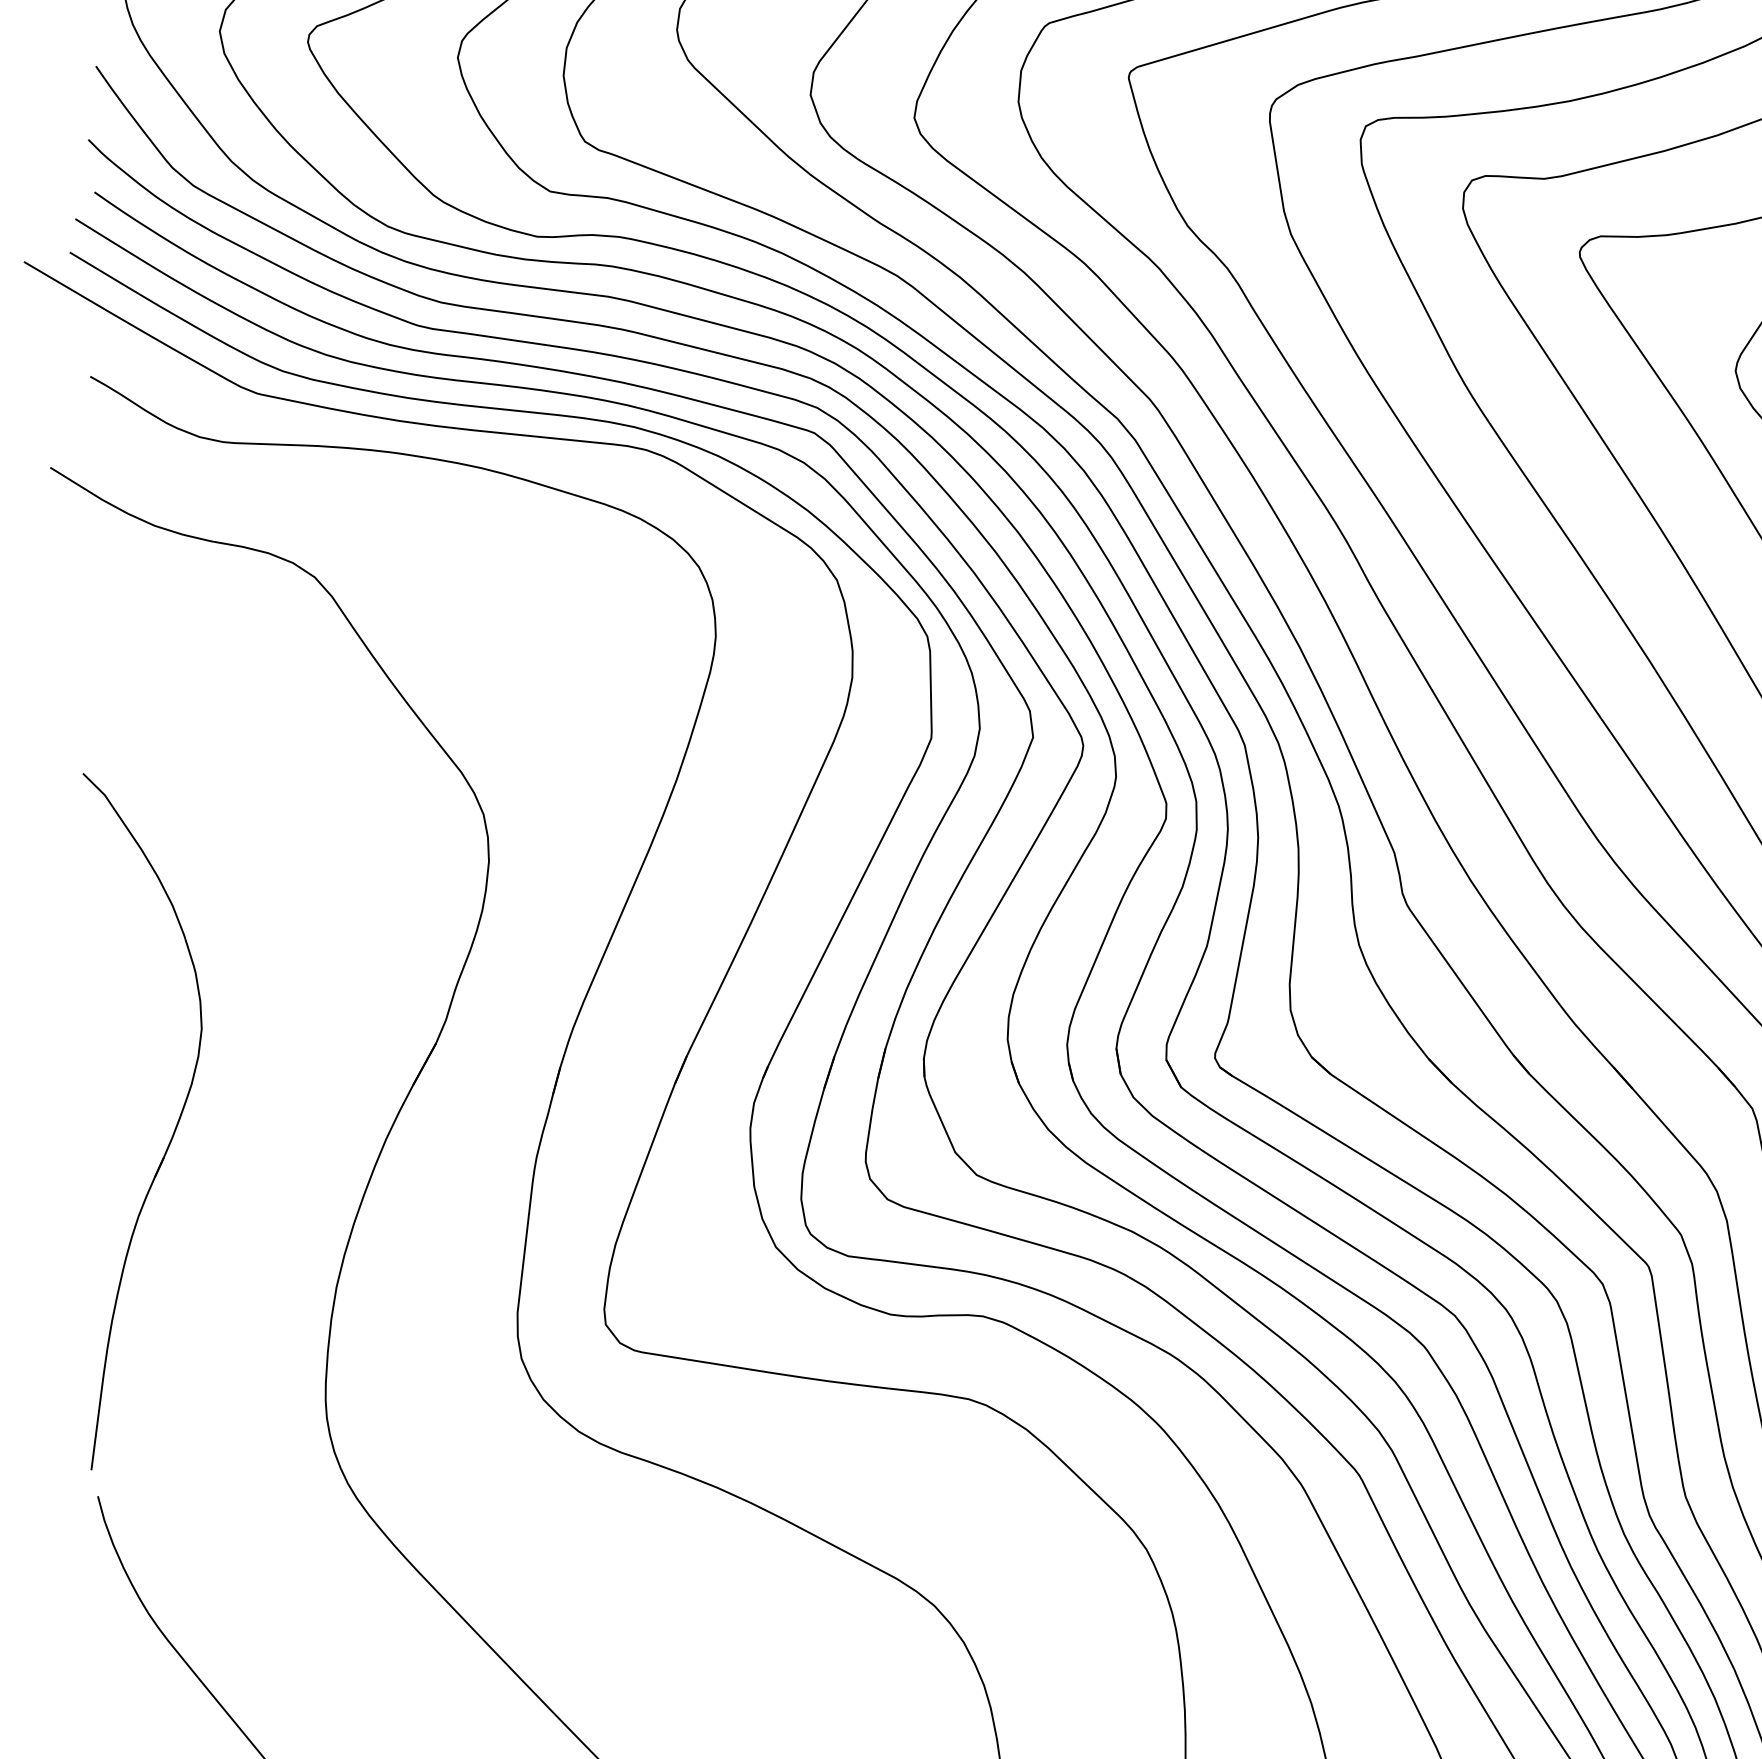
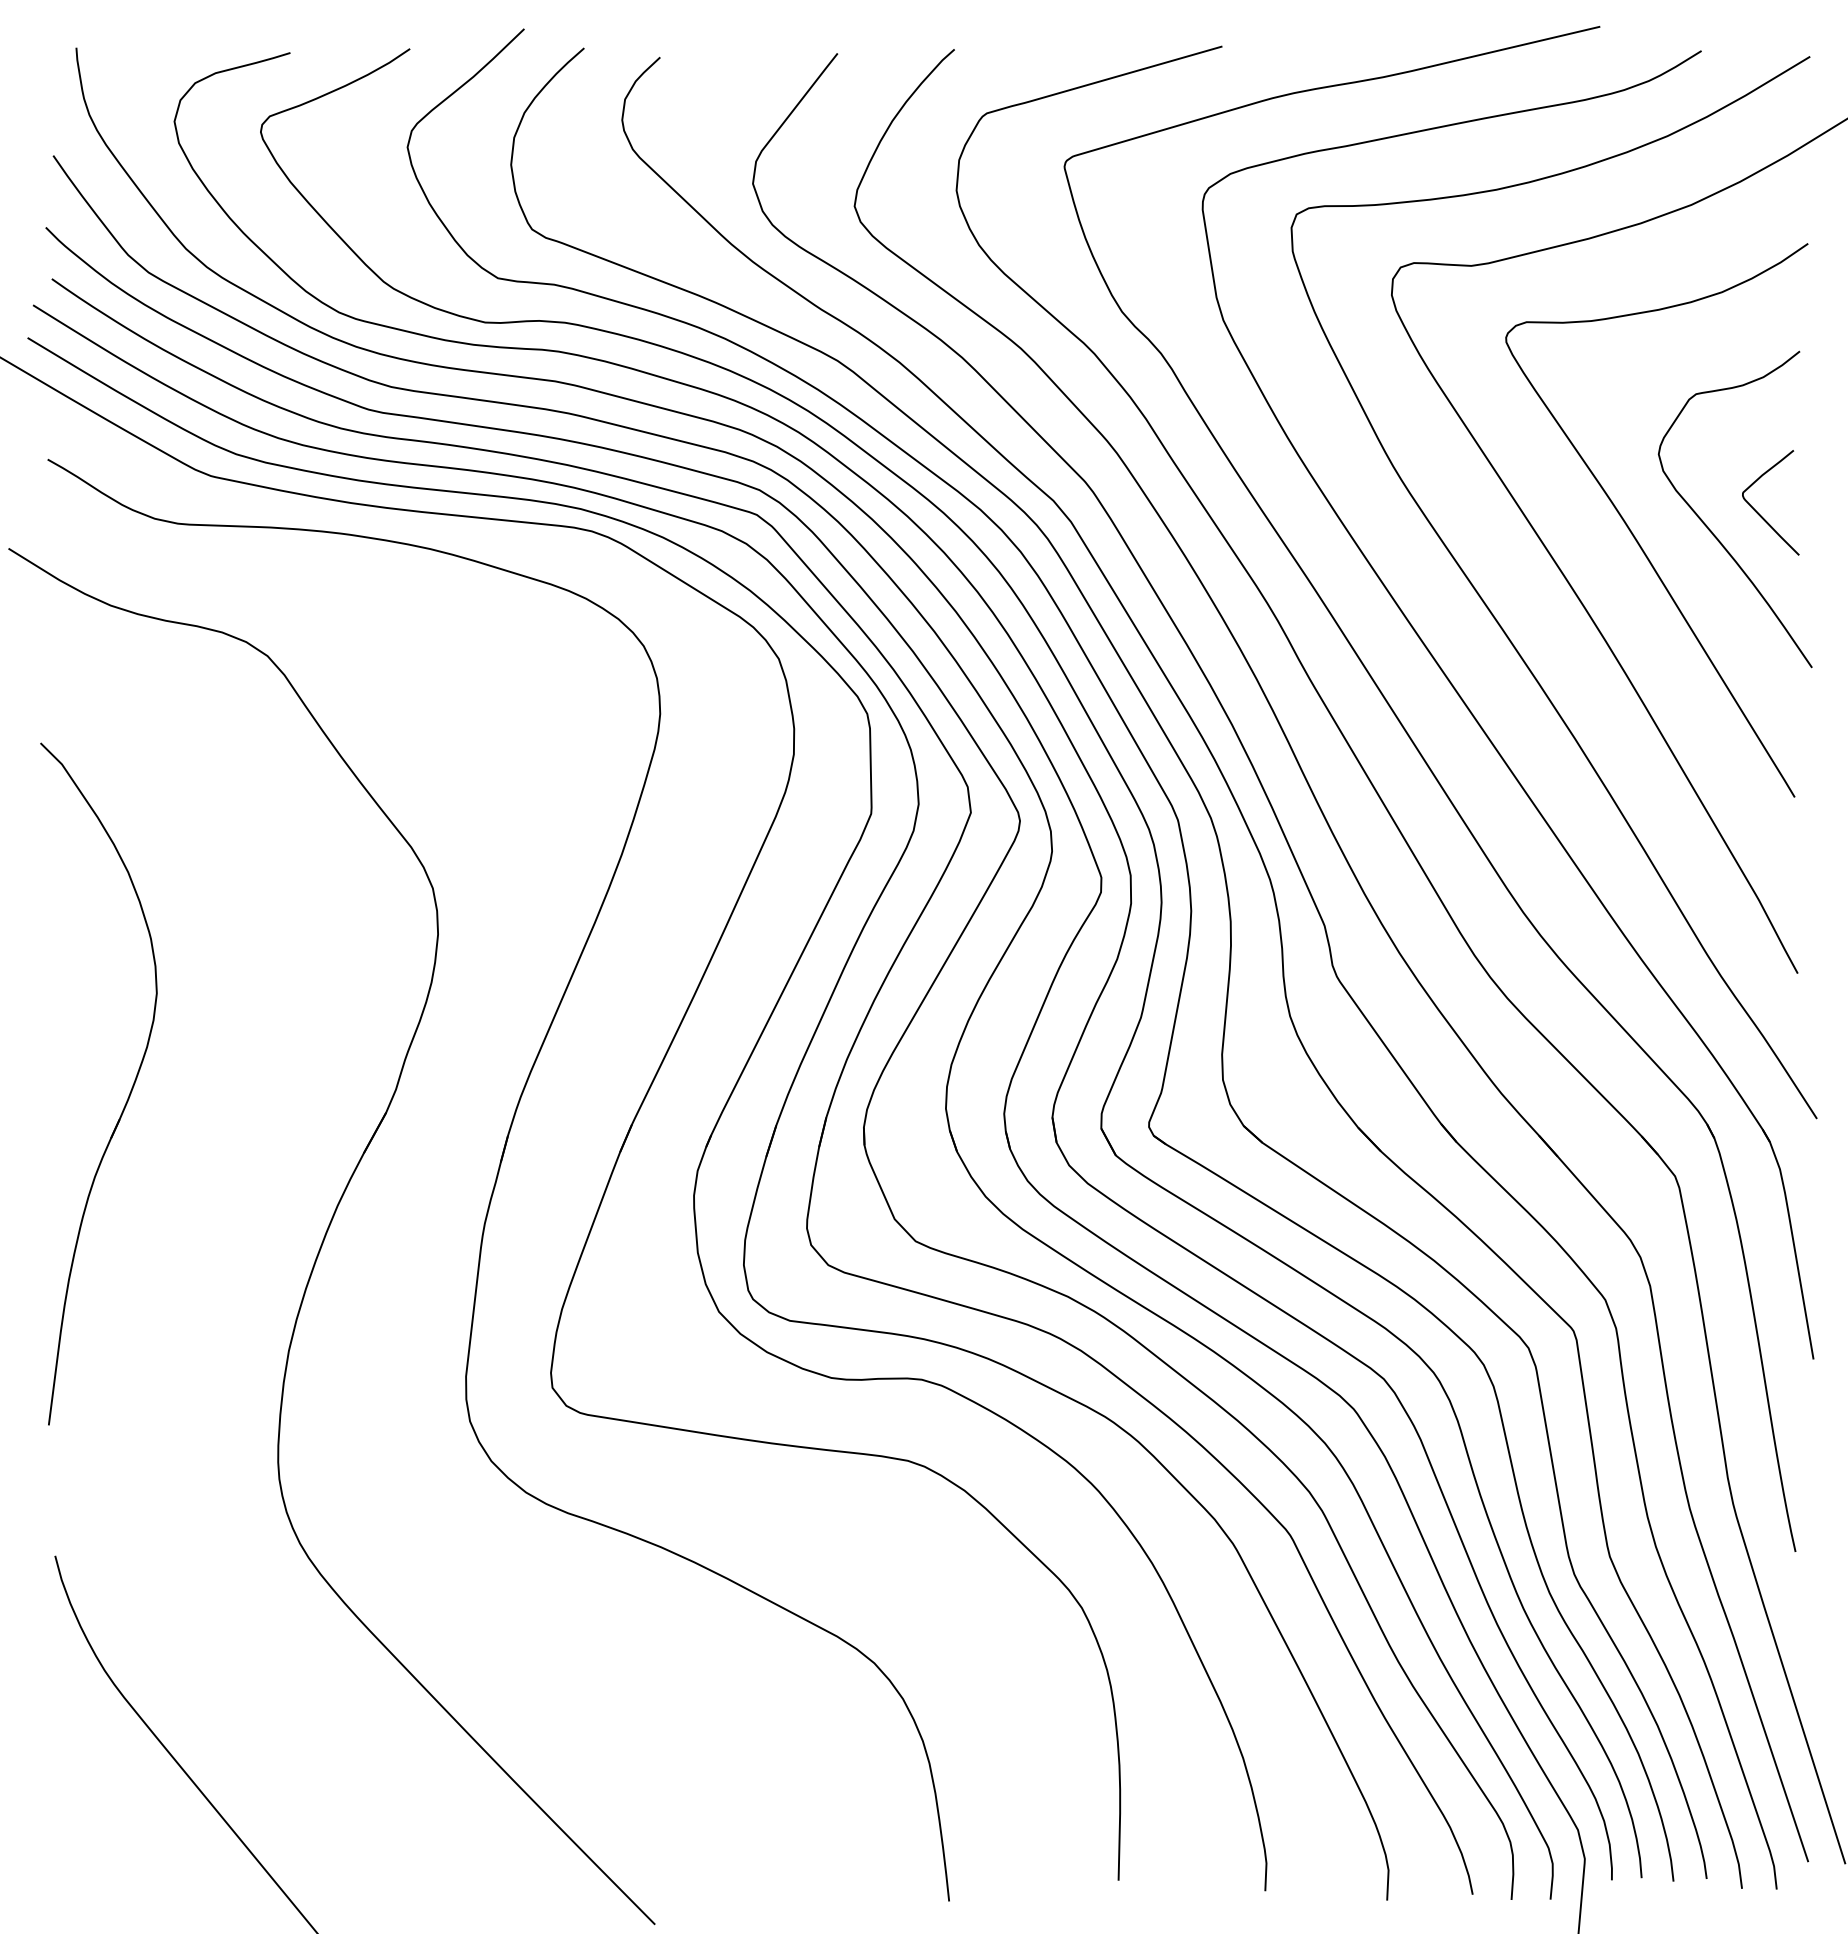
part: (173, 1130) -> (129, 1092), moved

